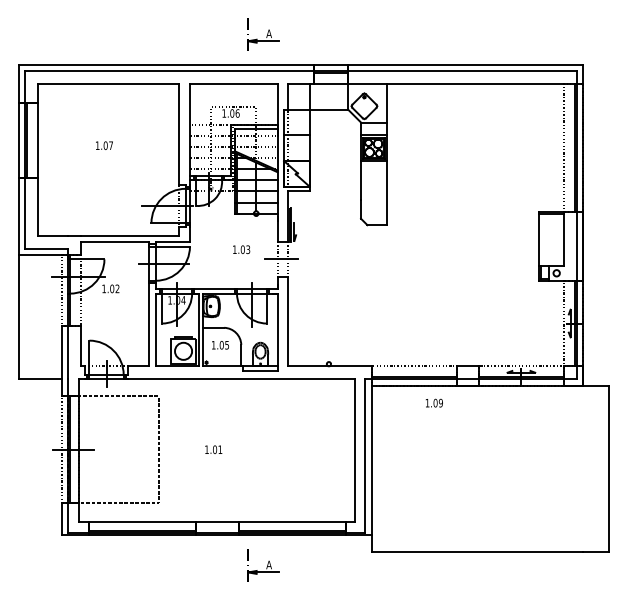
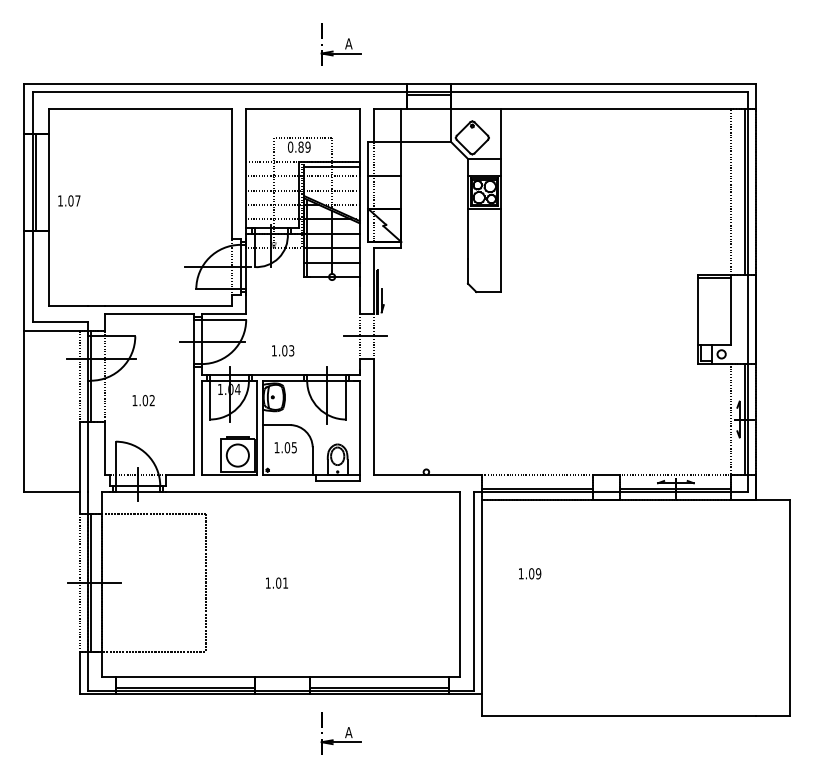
text: (231, 112) -> (299, 146), 1.06 -> 0.89
text: (104, 145) -> (69, 200), moved
text: (241, 249) -> (283, 350), moved
text: (110, 288) -> (143, 400), moved
text: (434, 402) -> (530, 573), moved

